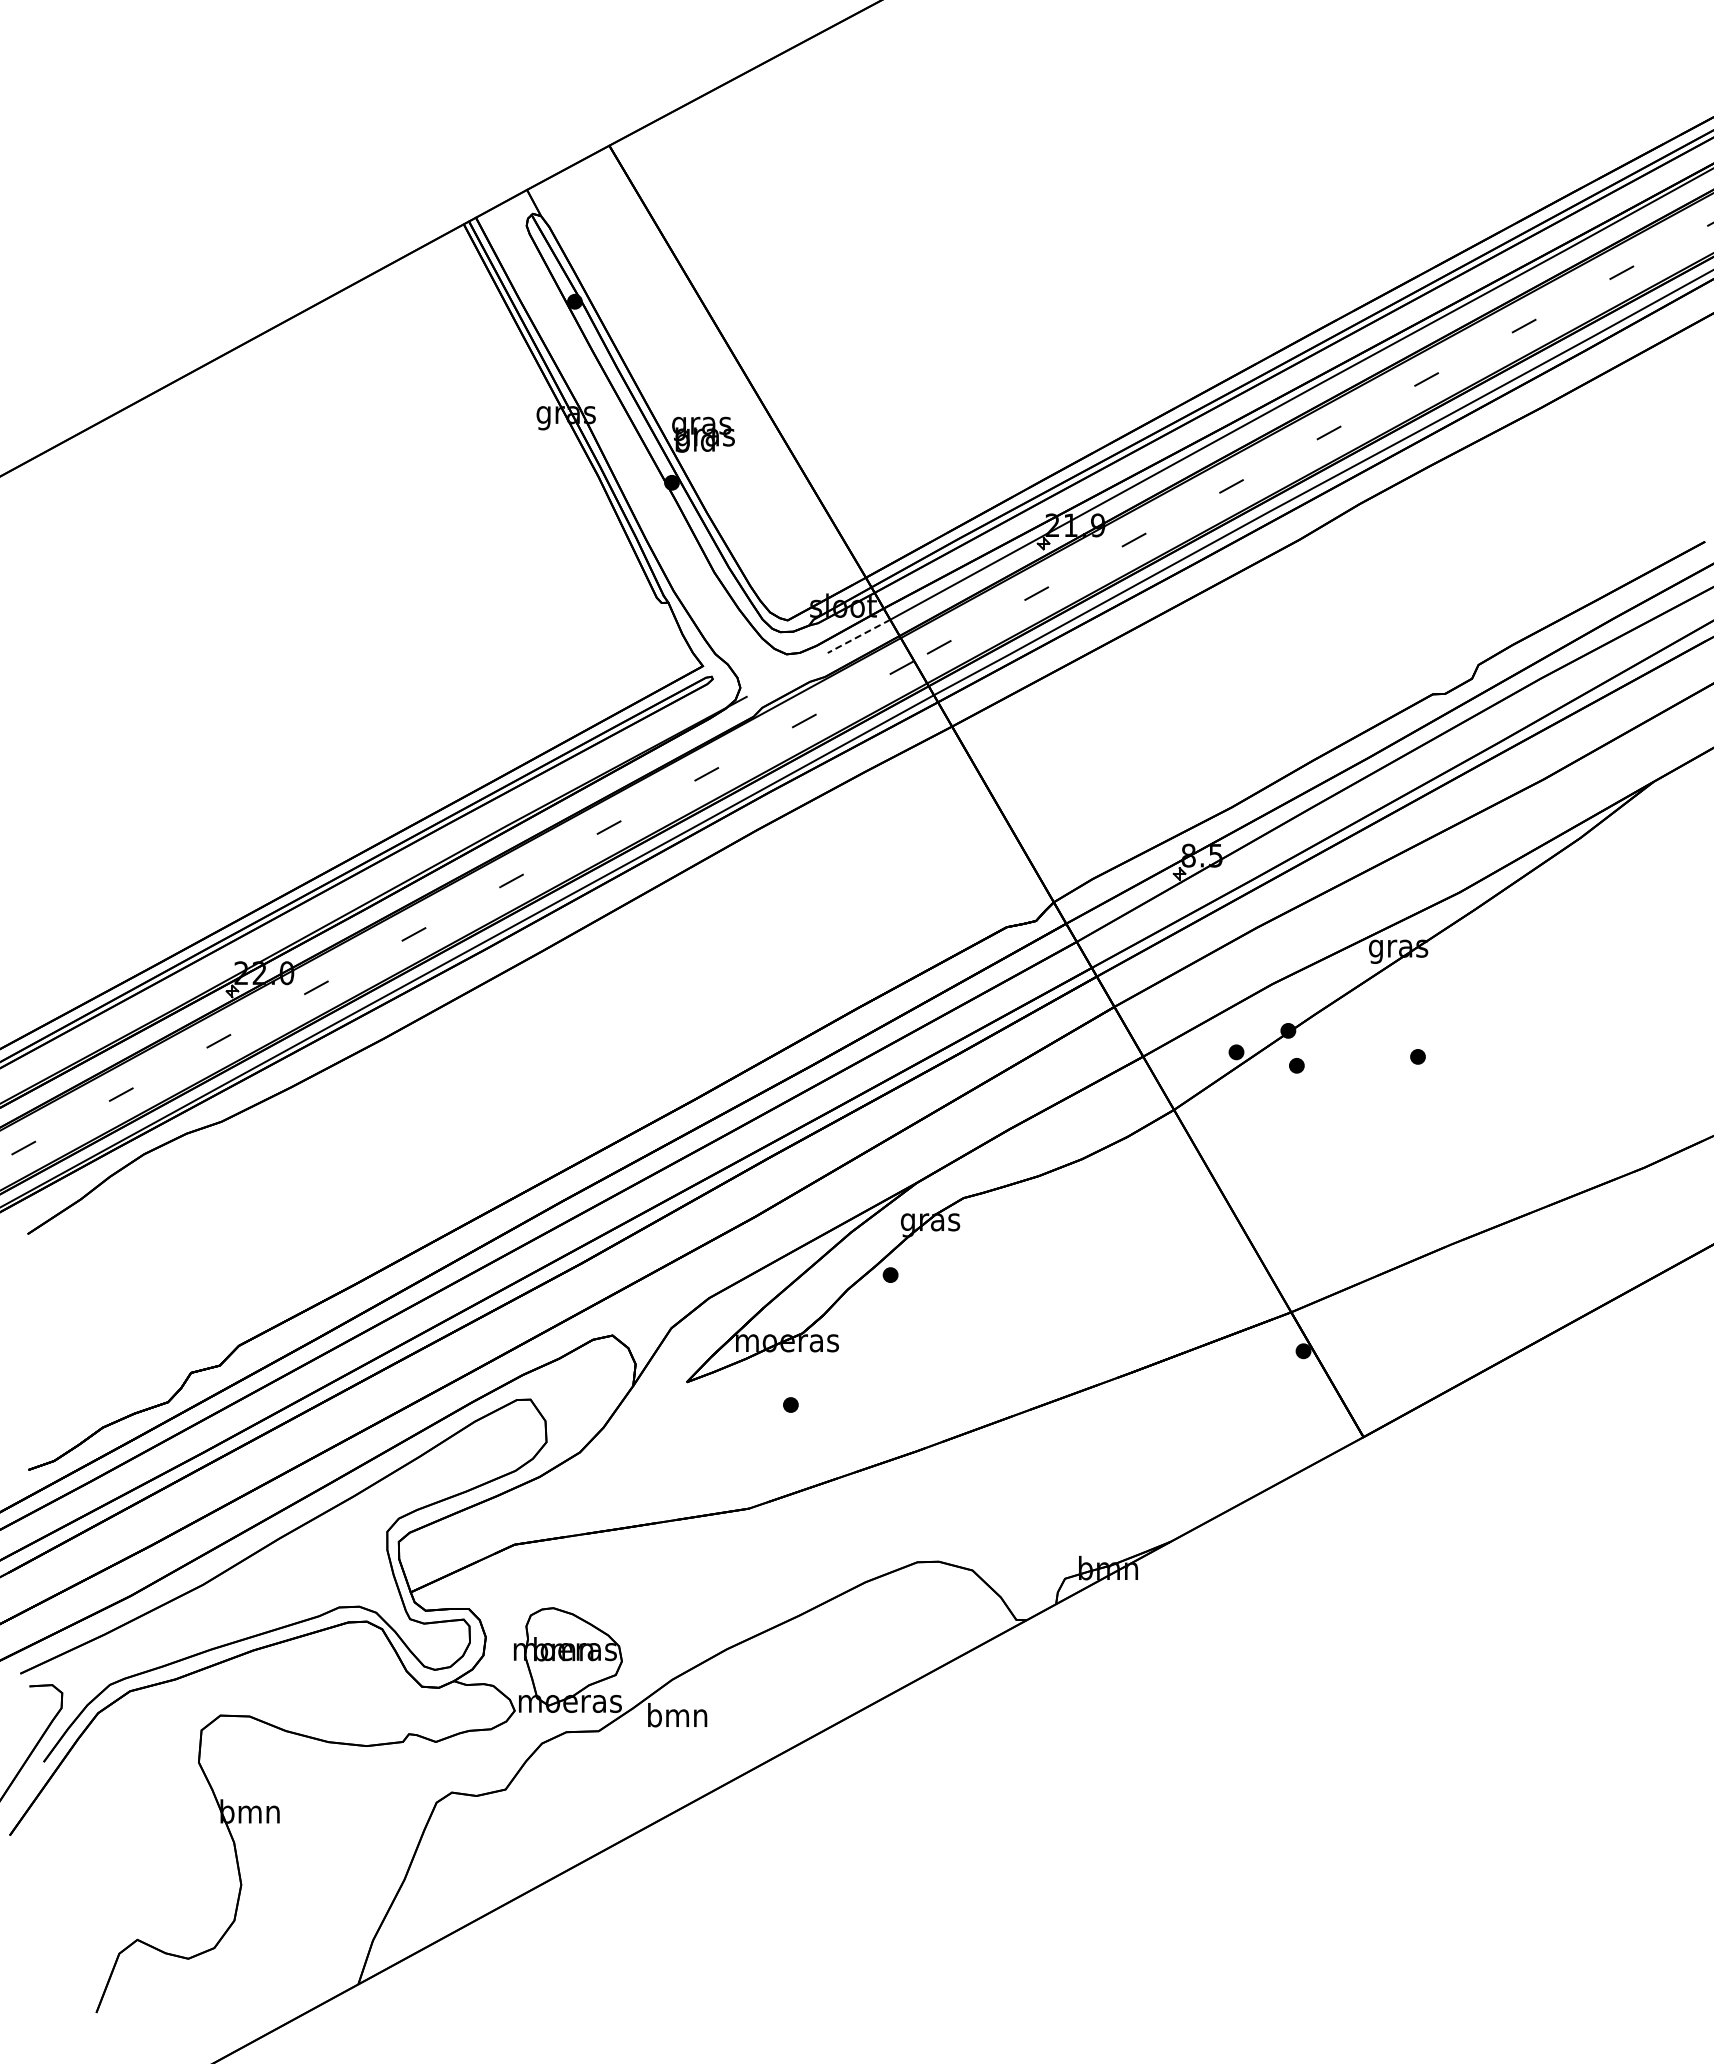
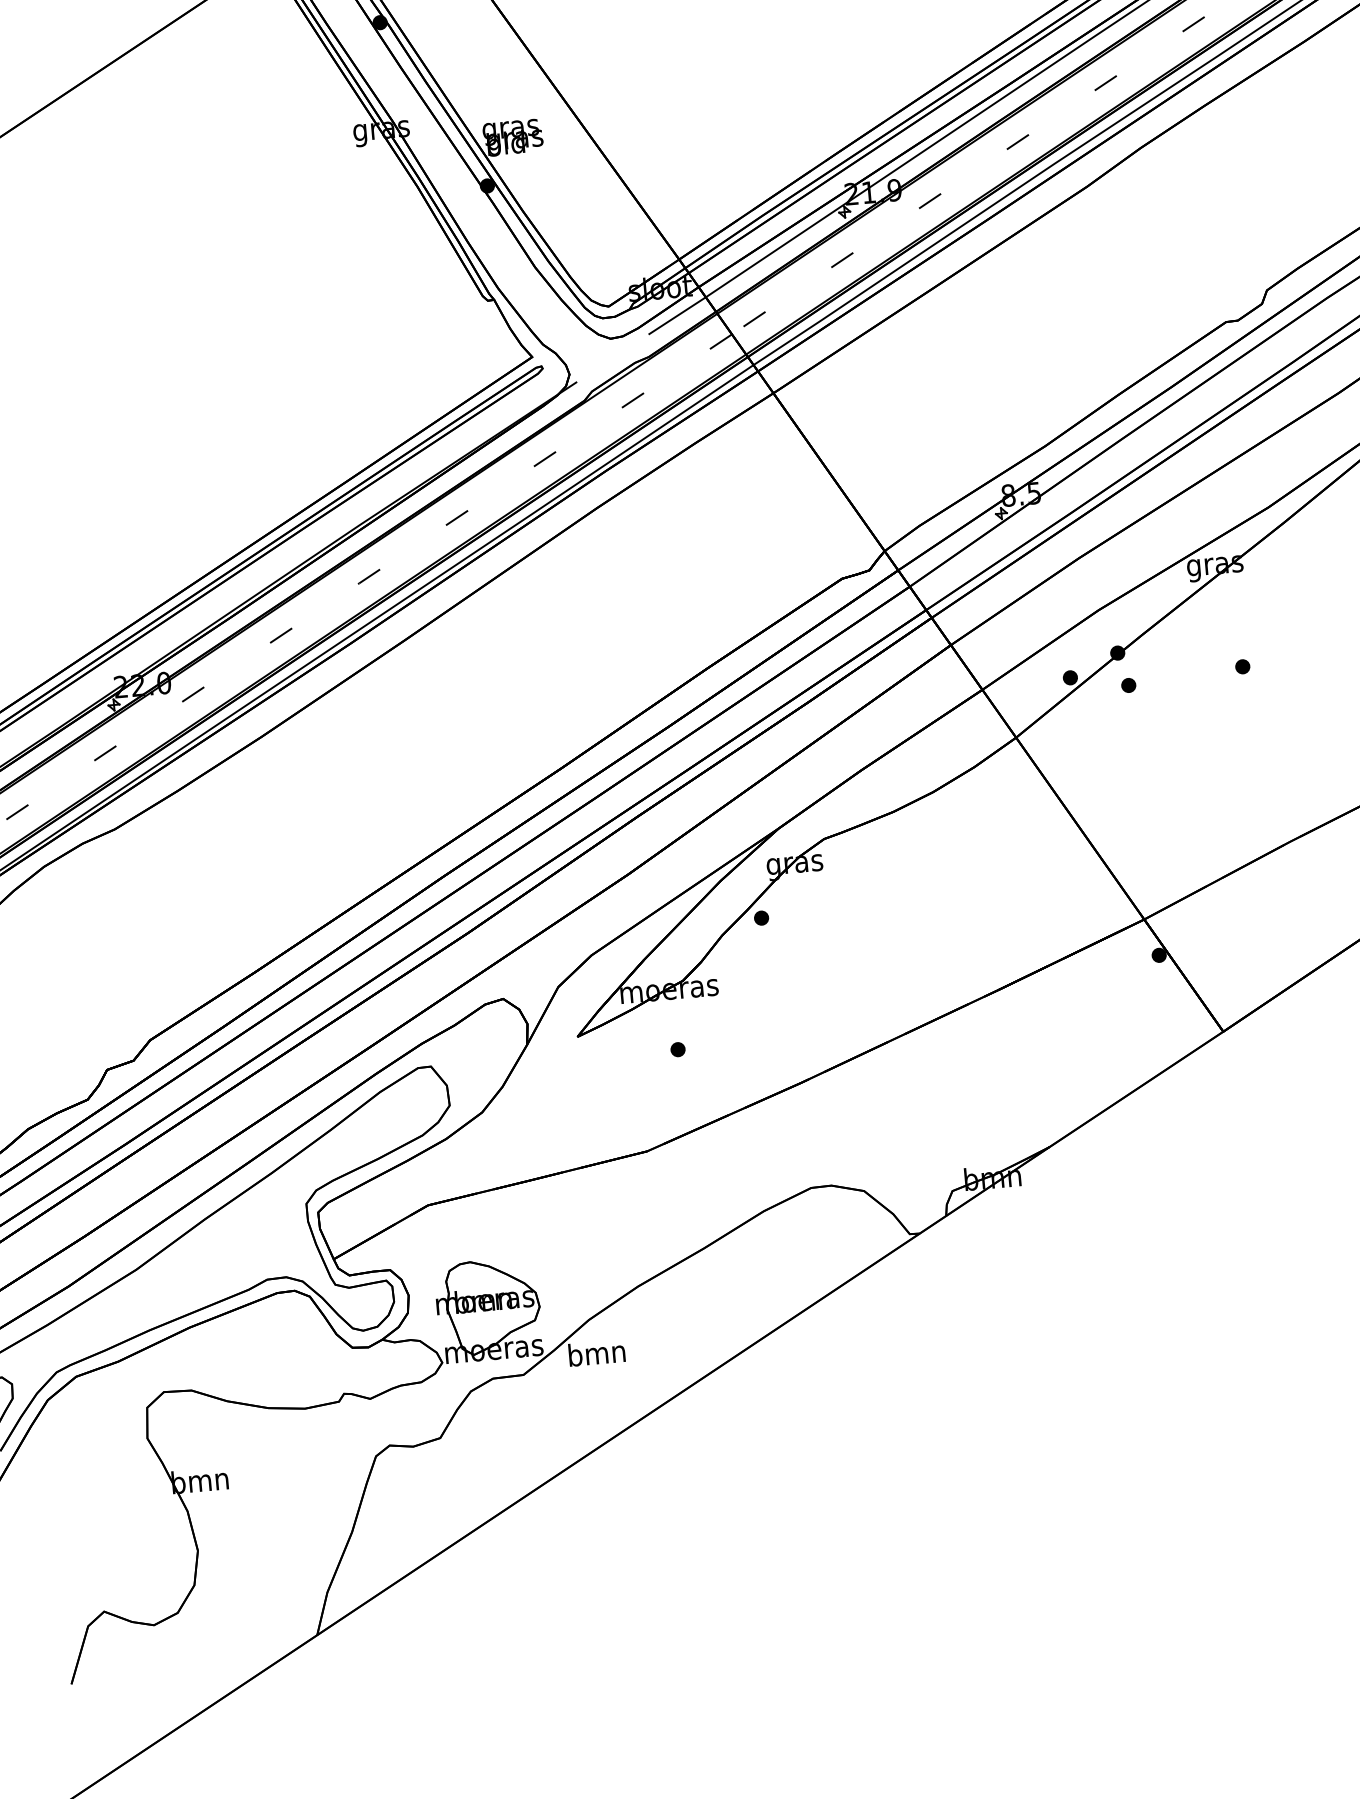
line: (858, 636) -> (677, 315), dashed -> solid

